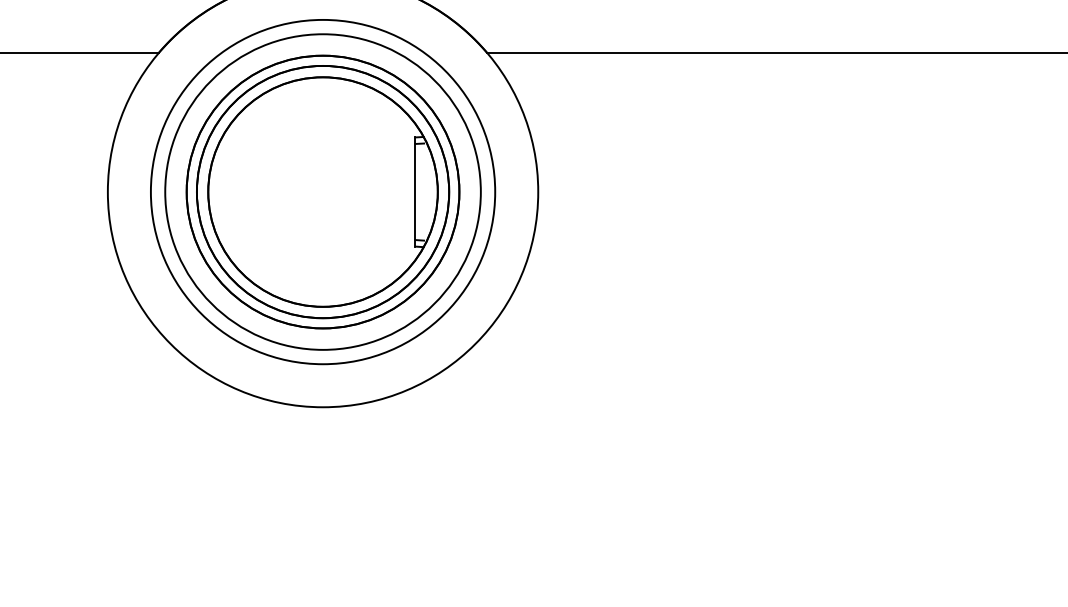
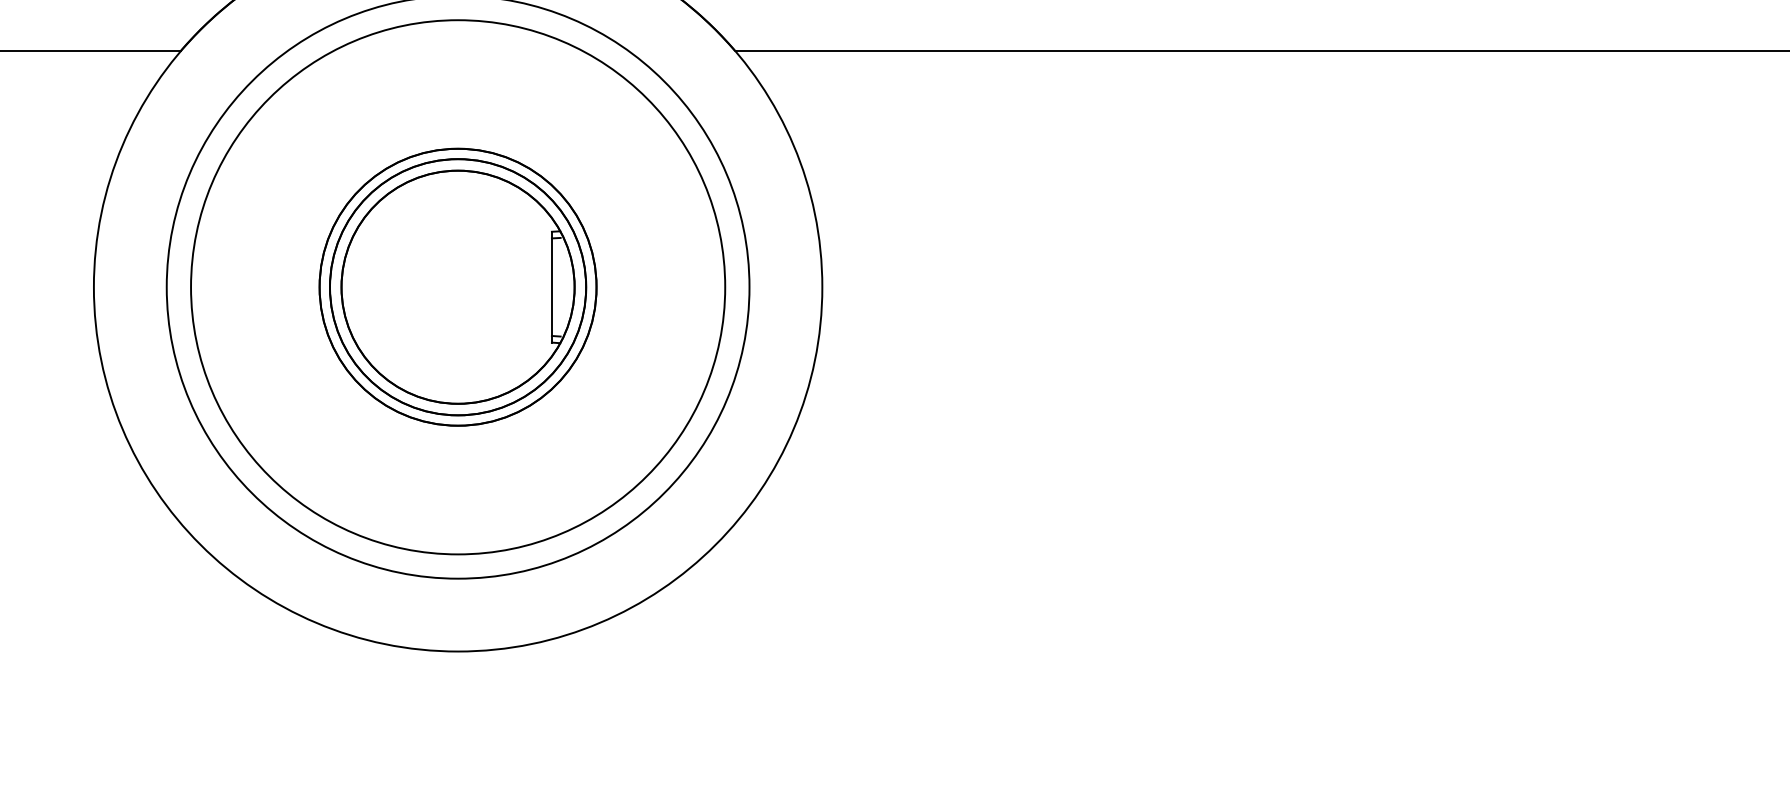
part: (322, 191) -> (457, 286), size x0.6

